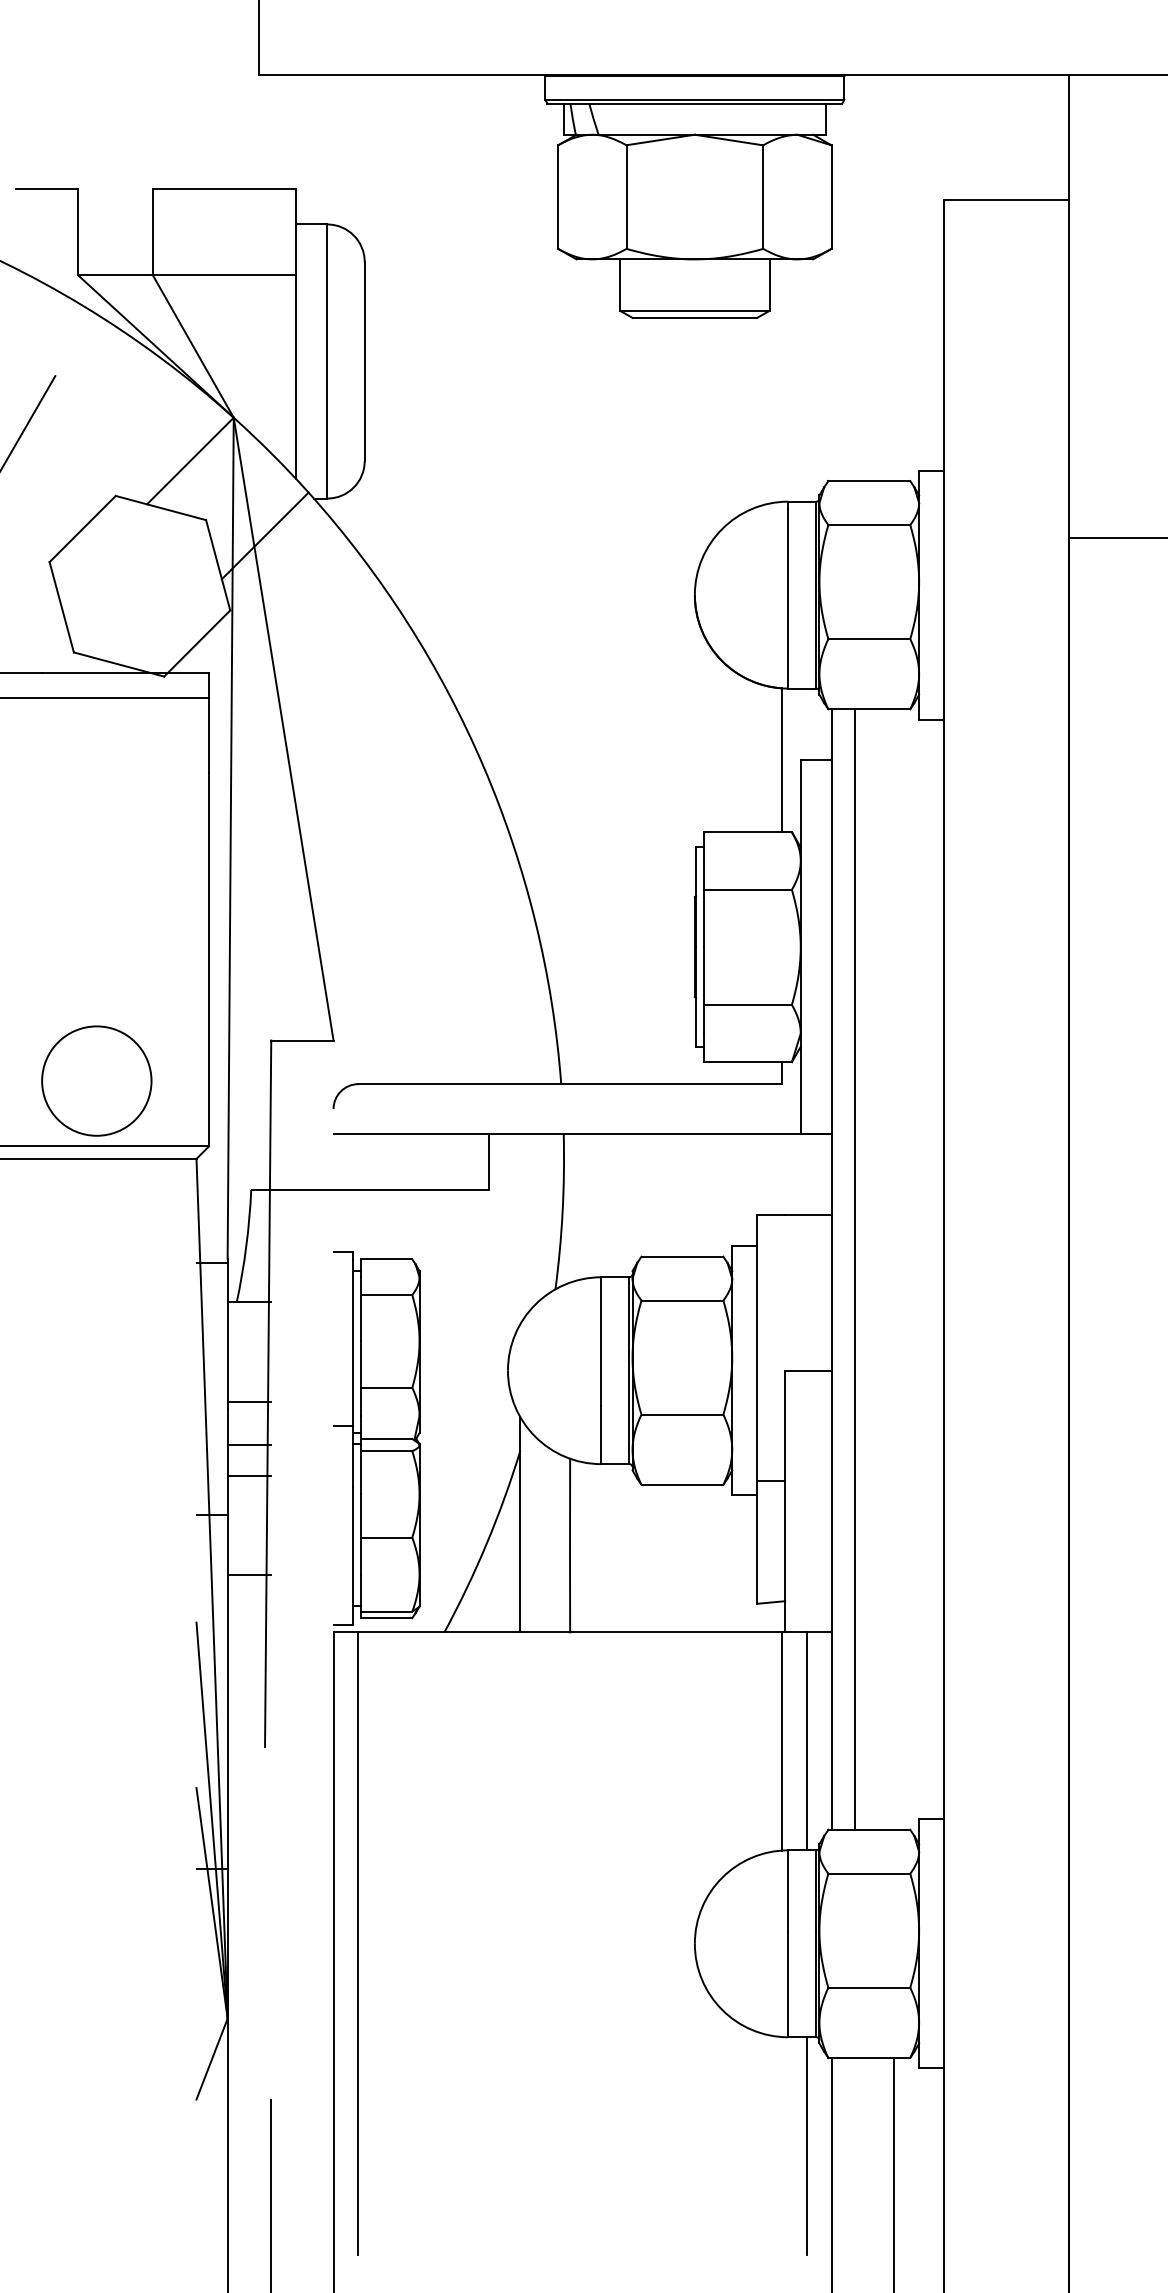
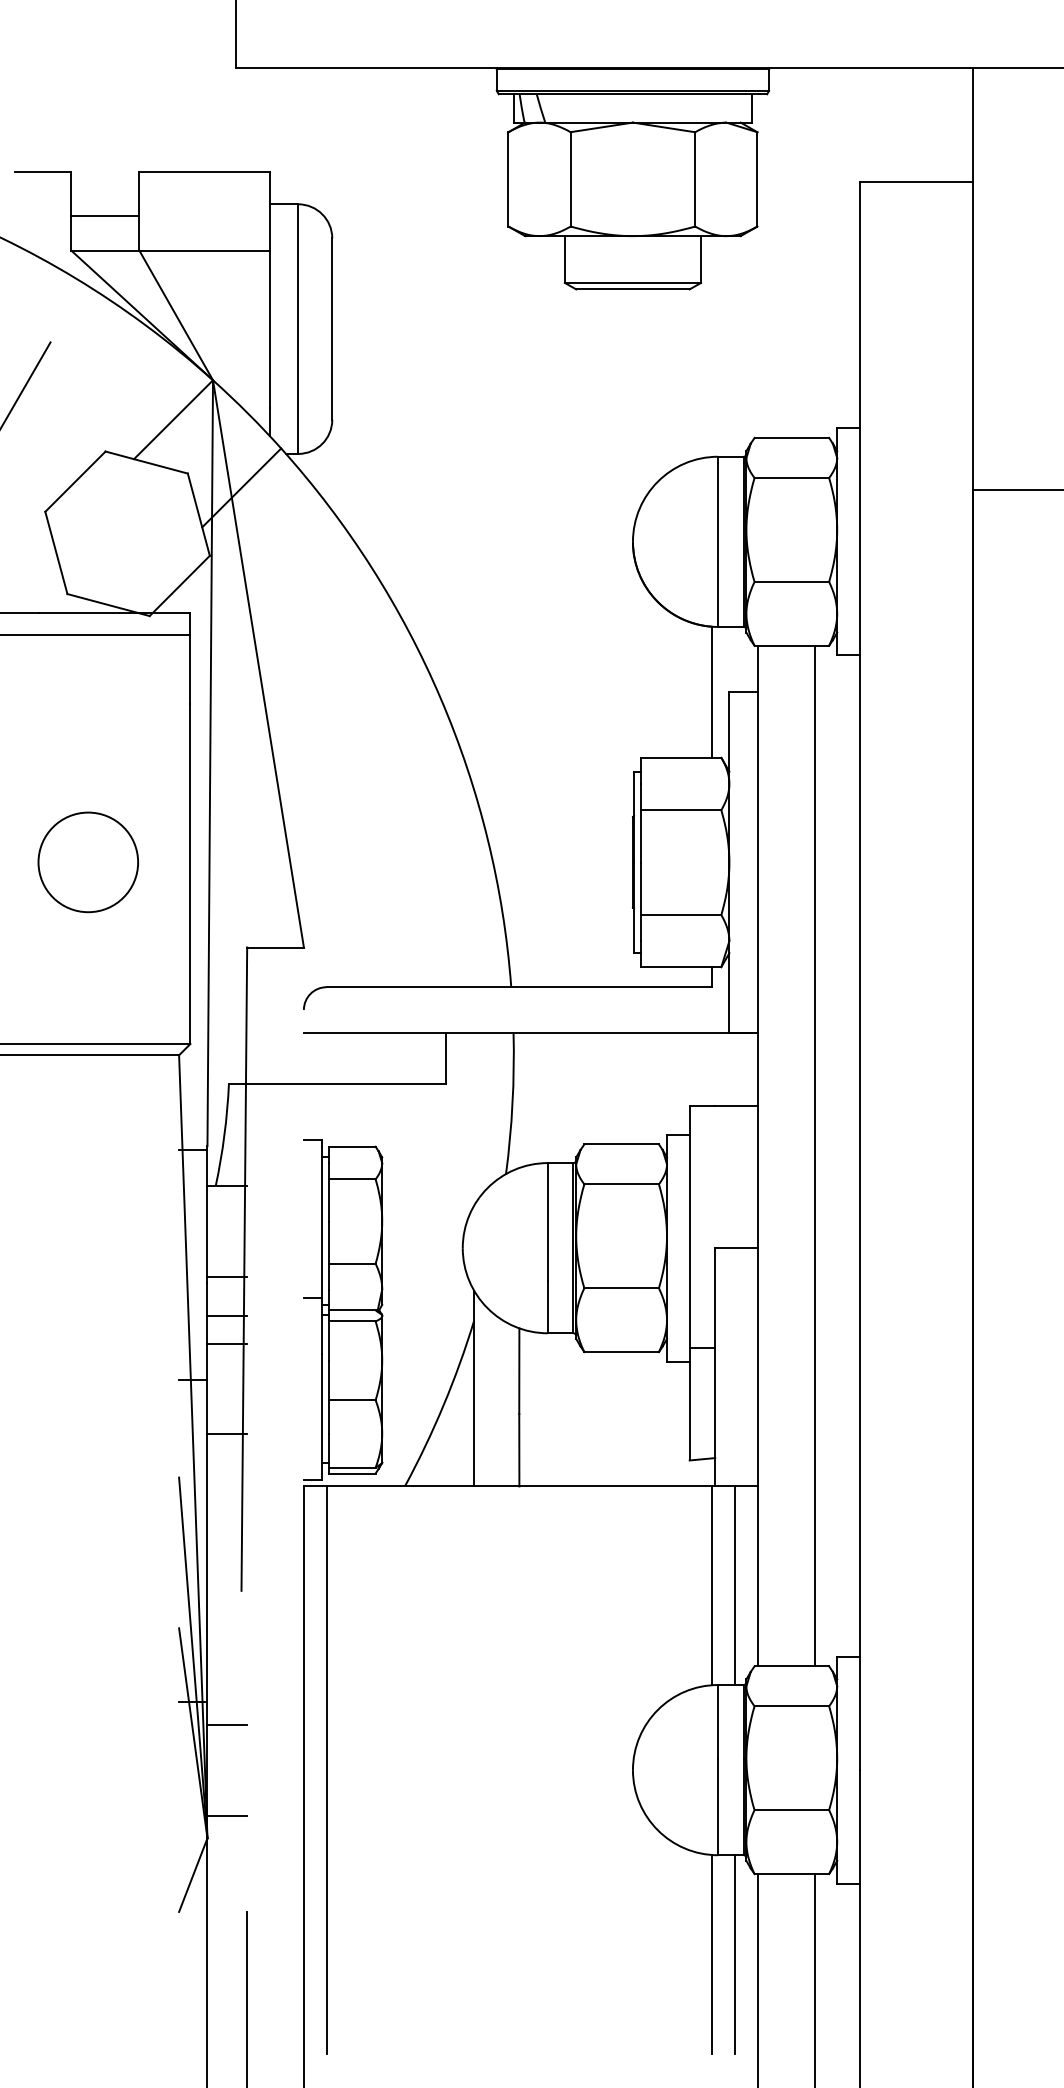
line: (115, 236) -> (105, 215), added
circle: (96, 1080) -> (88, 861), moved
line: (855, 1269) -> (814, 1156), moved
line: (249, 1893) -> (227, 1724), added
line: (249, 1993) -> (227, 1815), added
line: (782, 2146) -> (712, 1954), added

